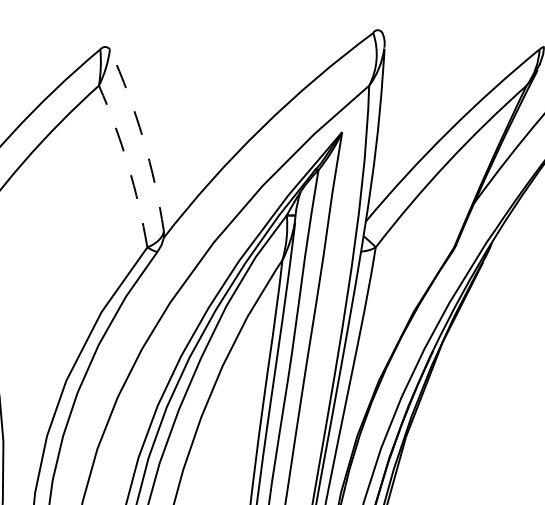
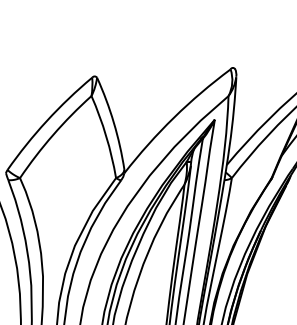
arc: (142, 137) -> (113, 122), dashed -> solid
arc: (128, 165) -> (106, 136), dashed -> solid

